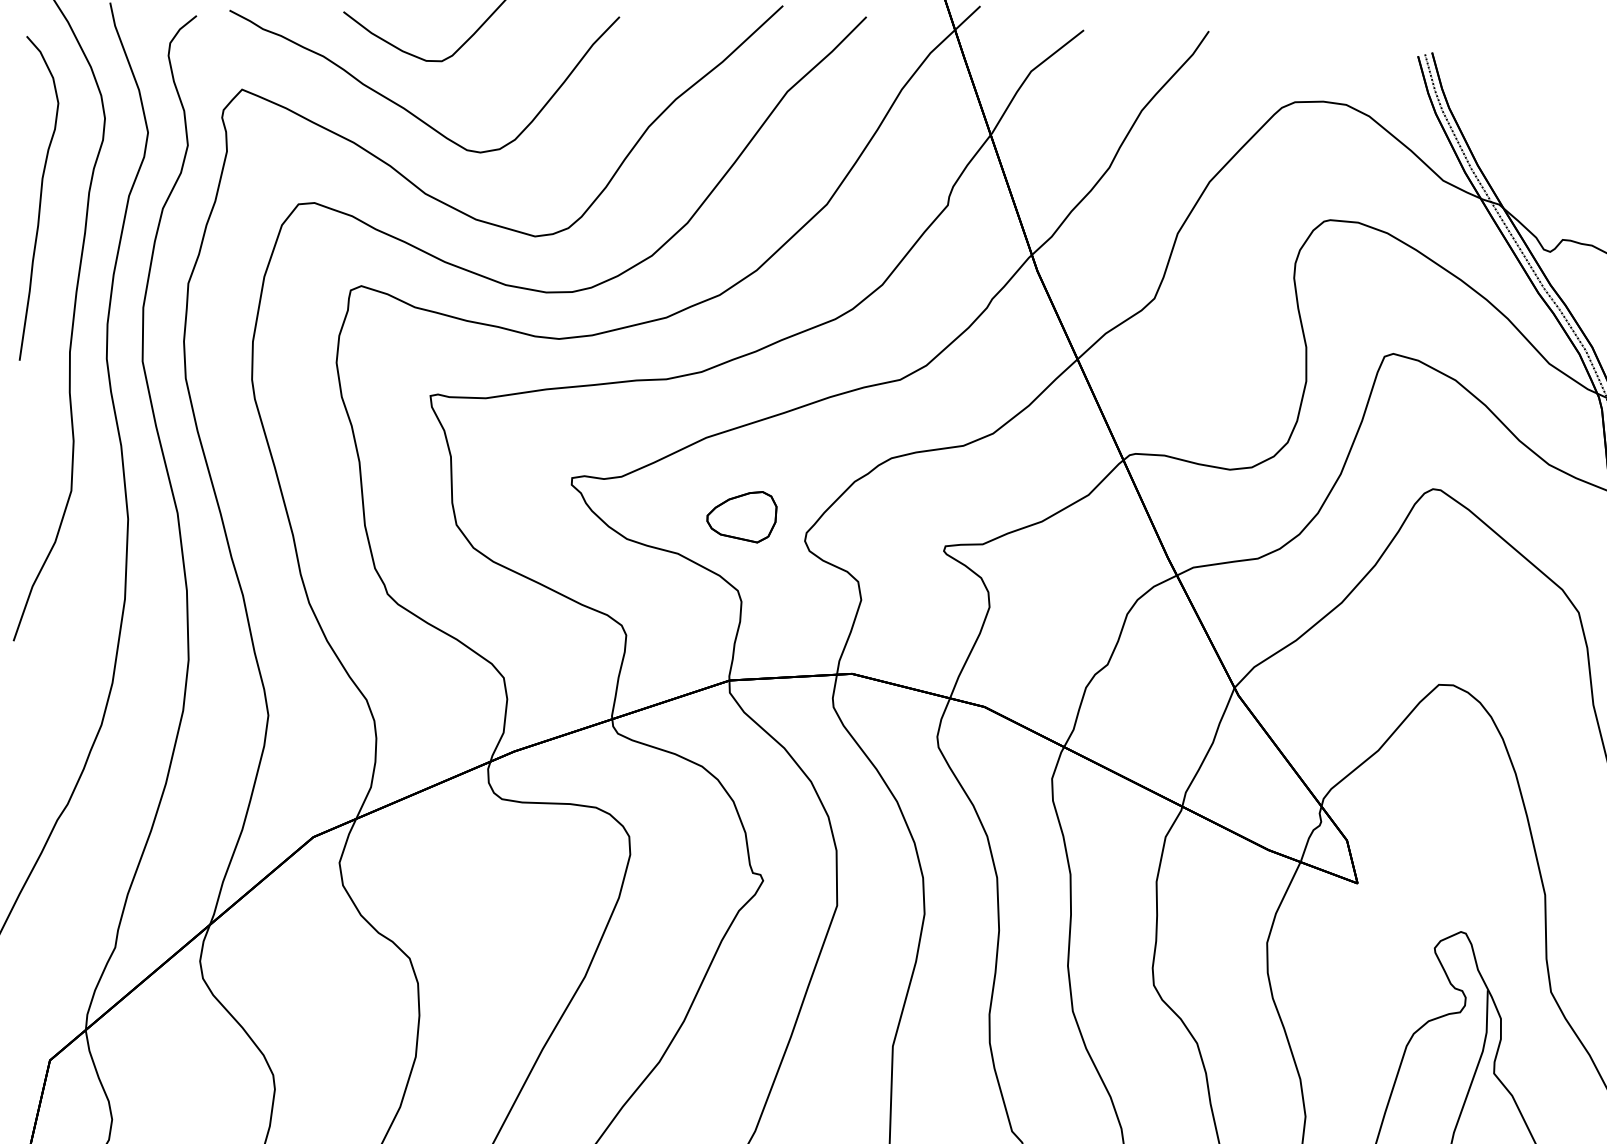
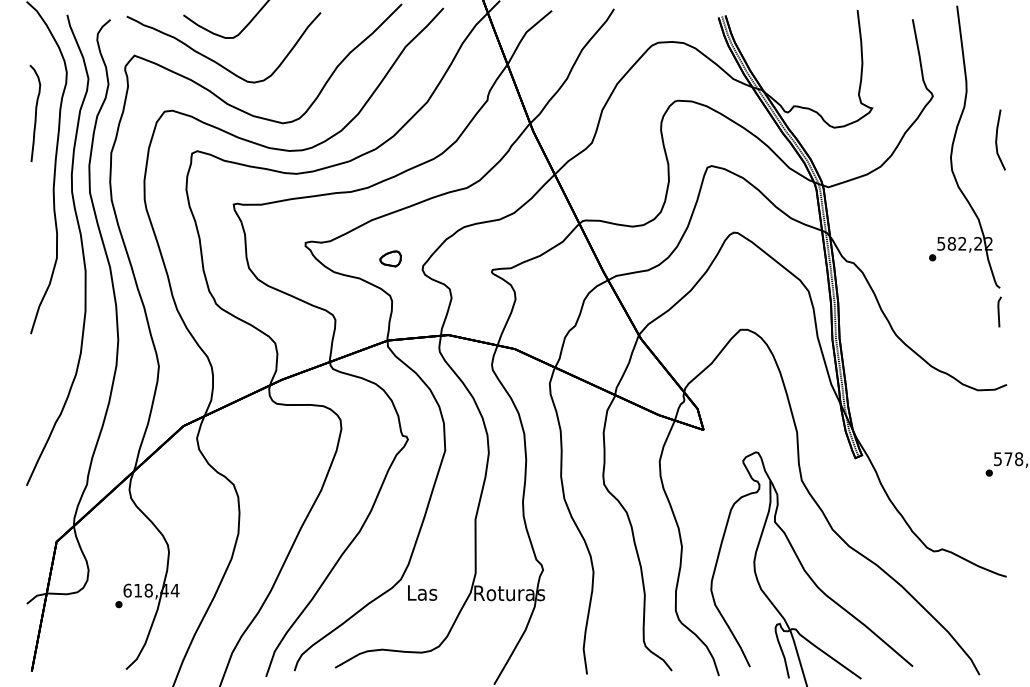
part: (39, 198) -> (35, 113), size x0.6
part: (741, 515) -> (390, 258), size x0.6

